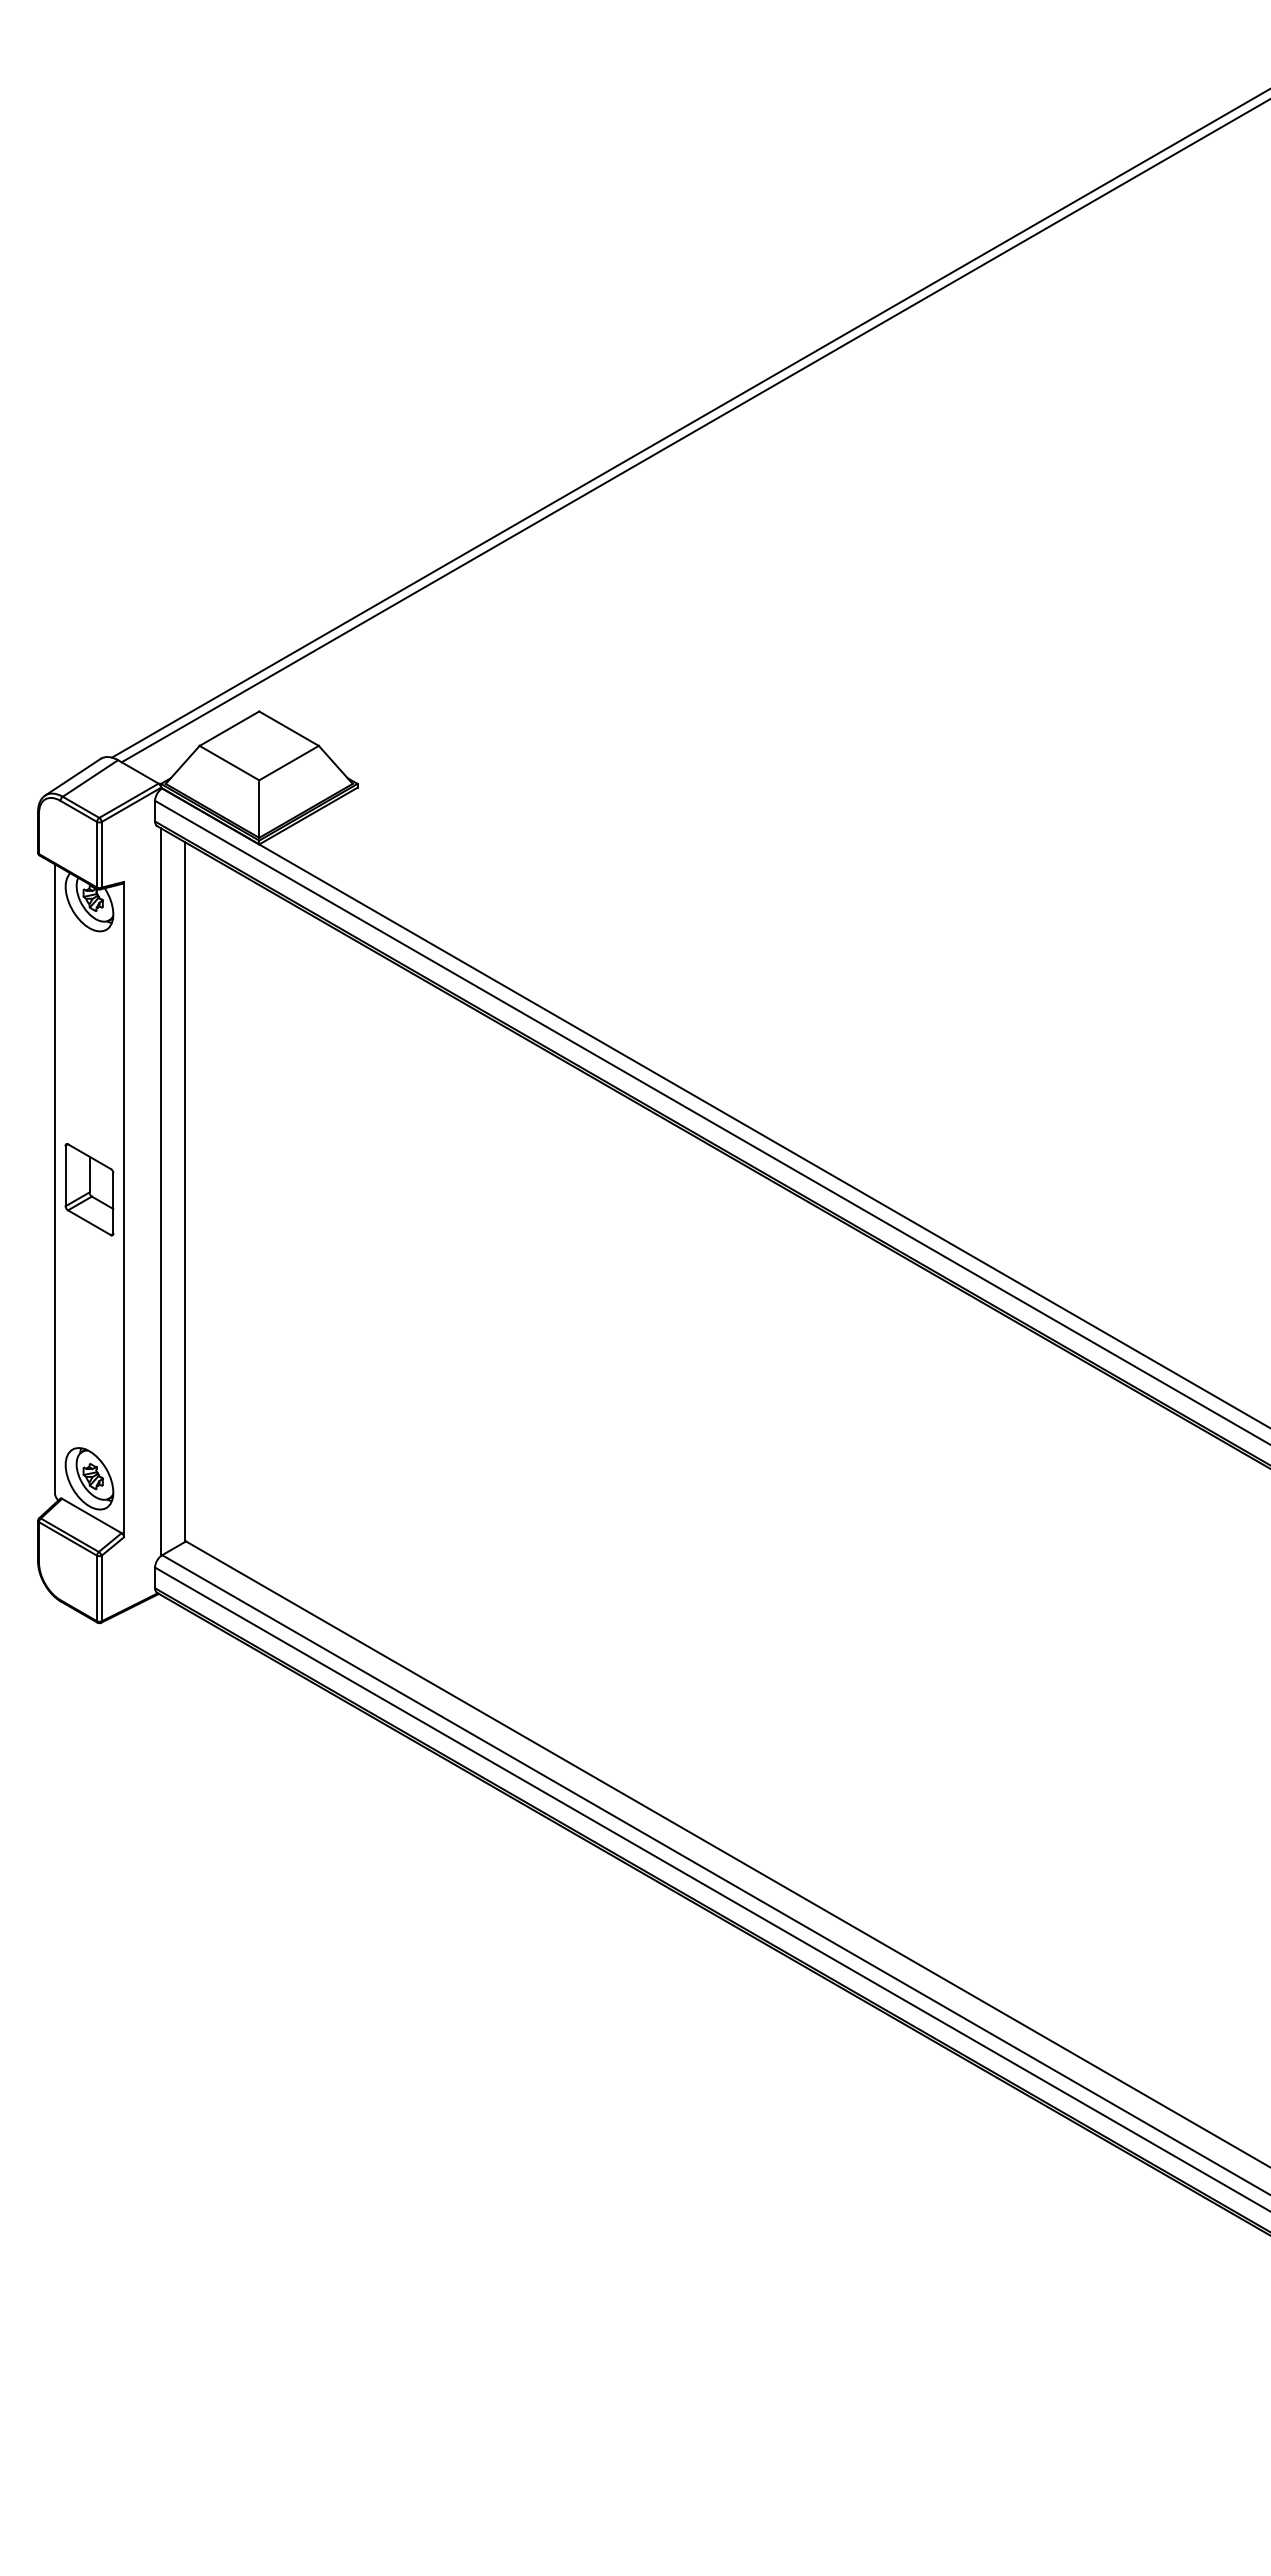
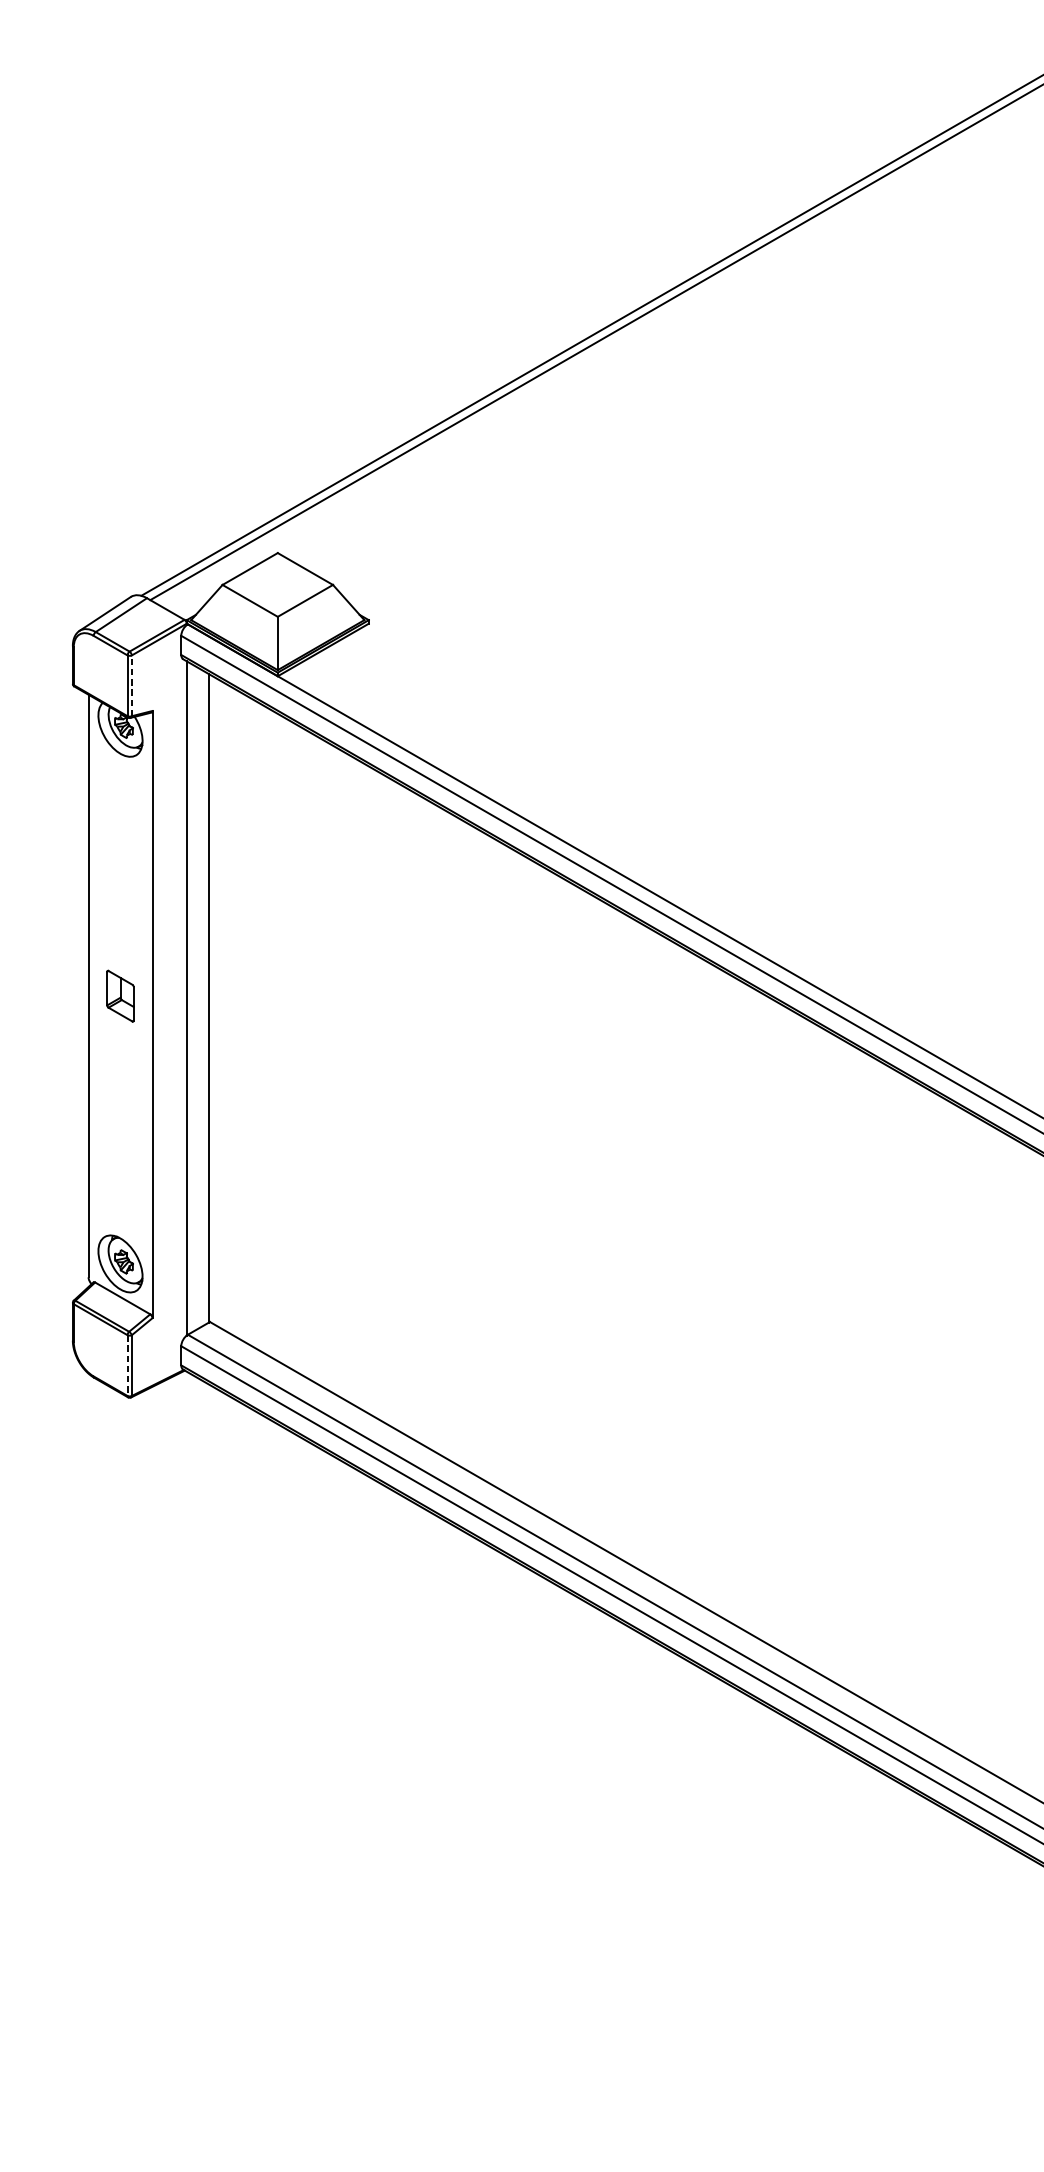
line: (101, 854) -> (131, 685), solid -> dashed
part: (89, 1189) -> (120, 995), size x0.6
line: (97, 1588) -> (127, 1365), solid -> dashed

